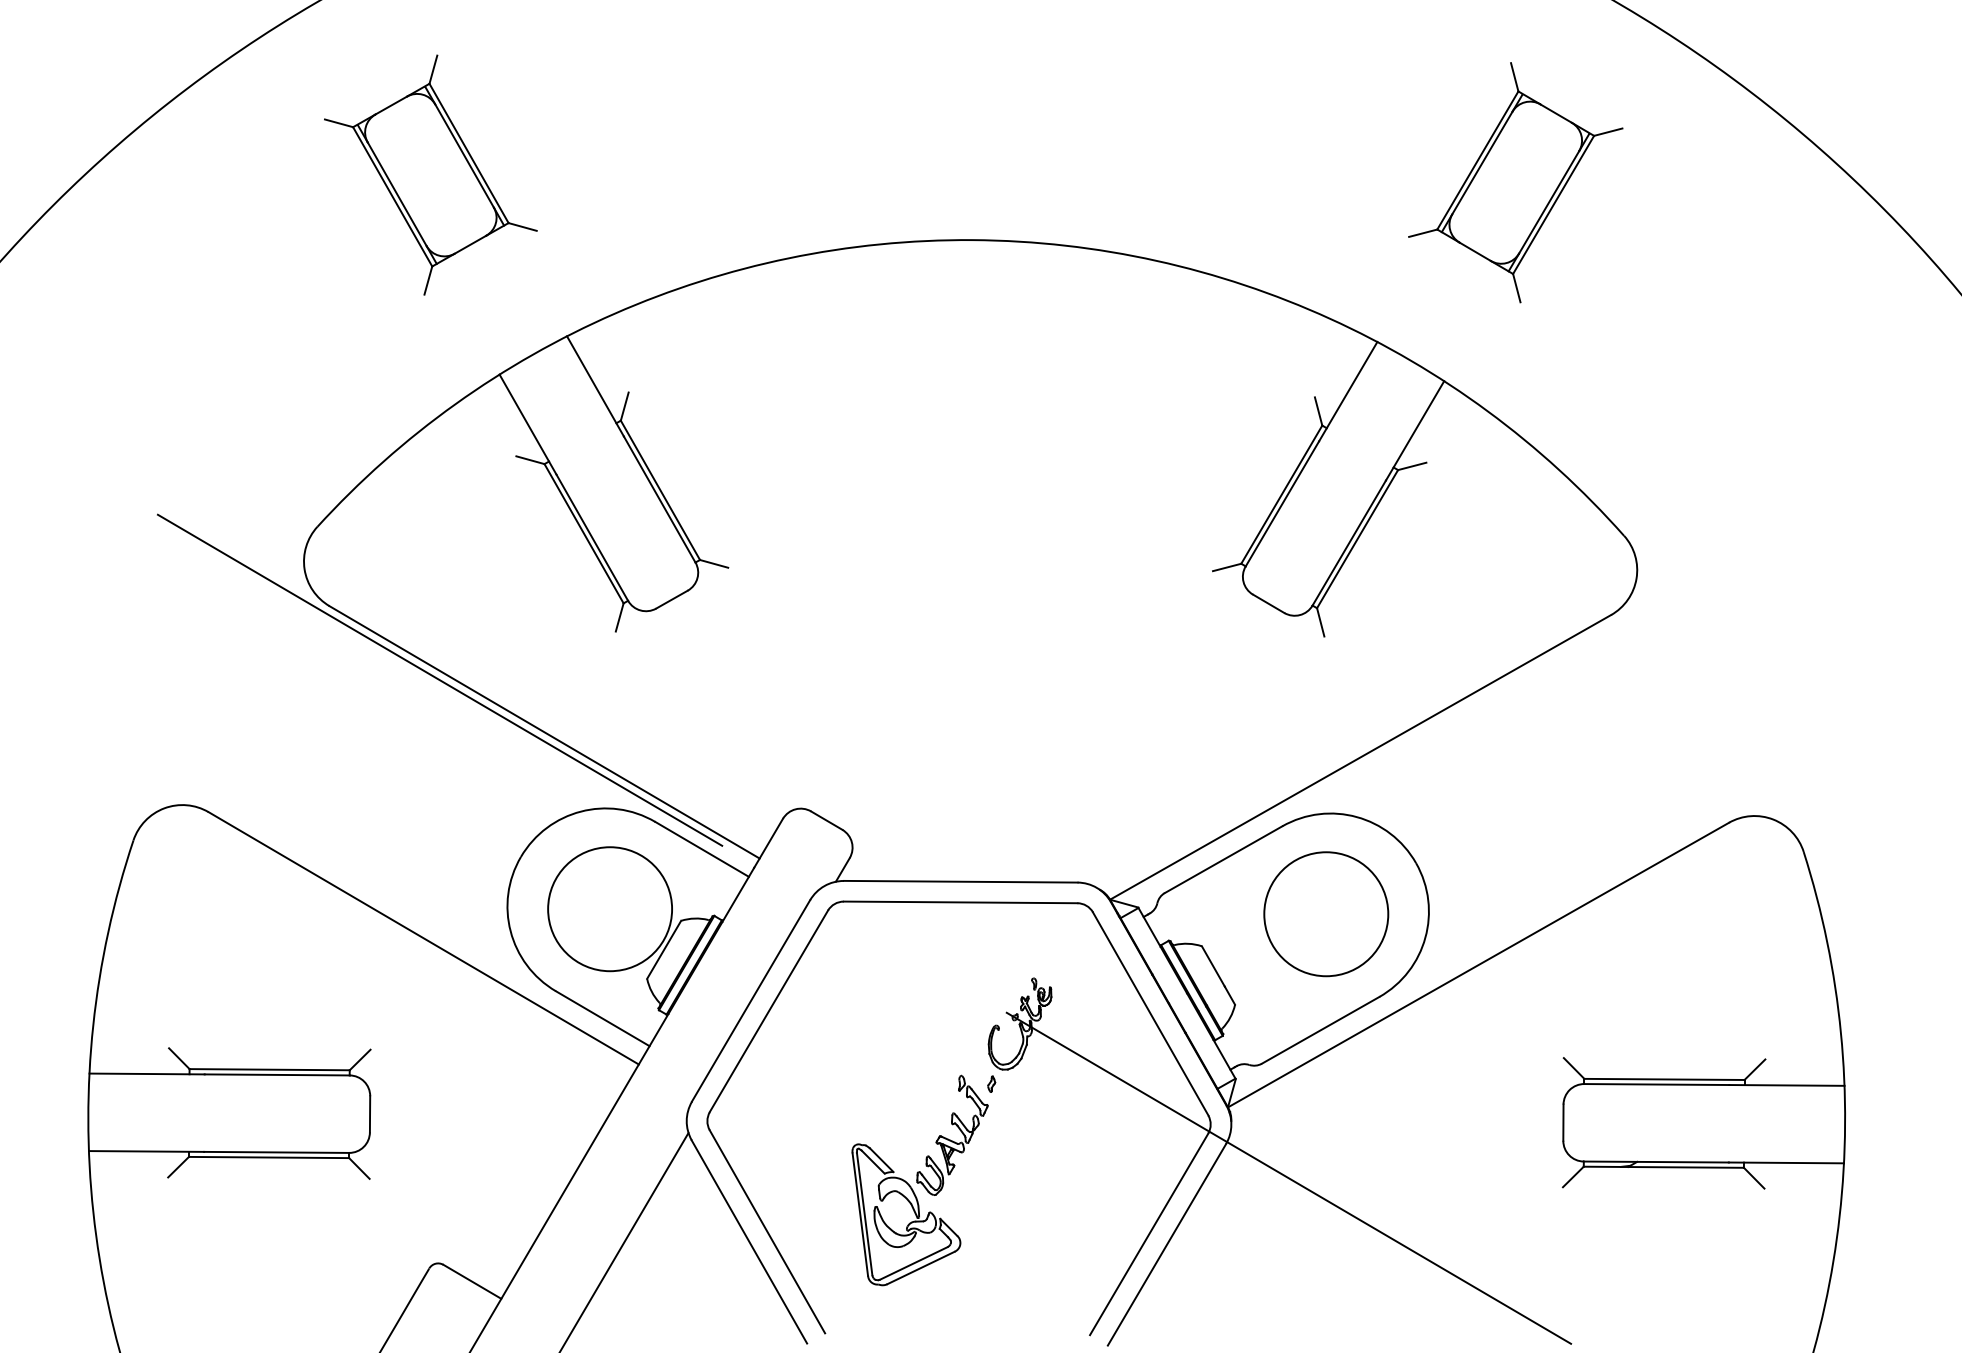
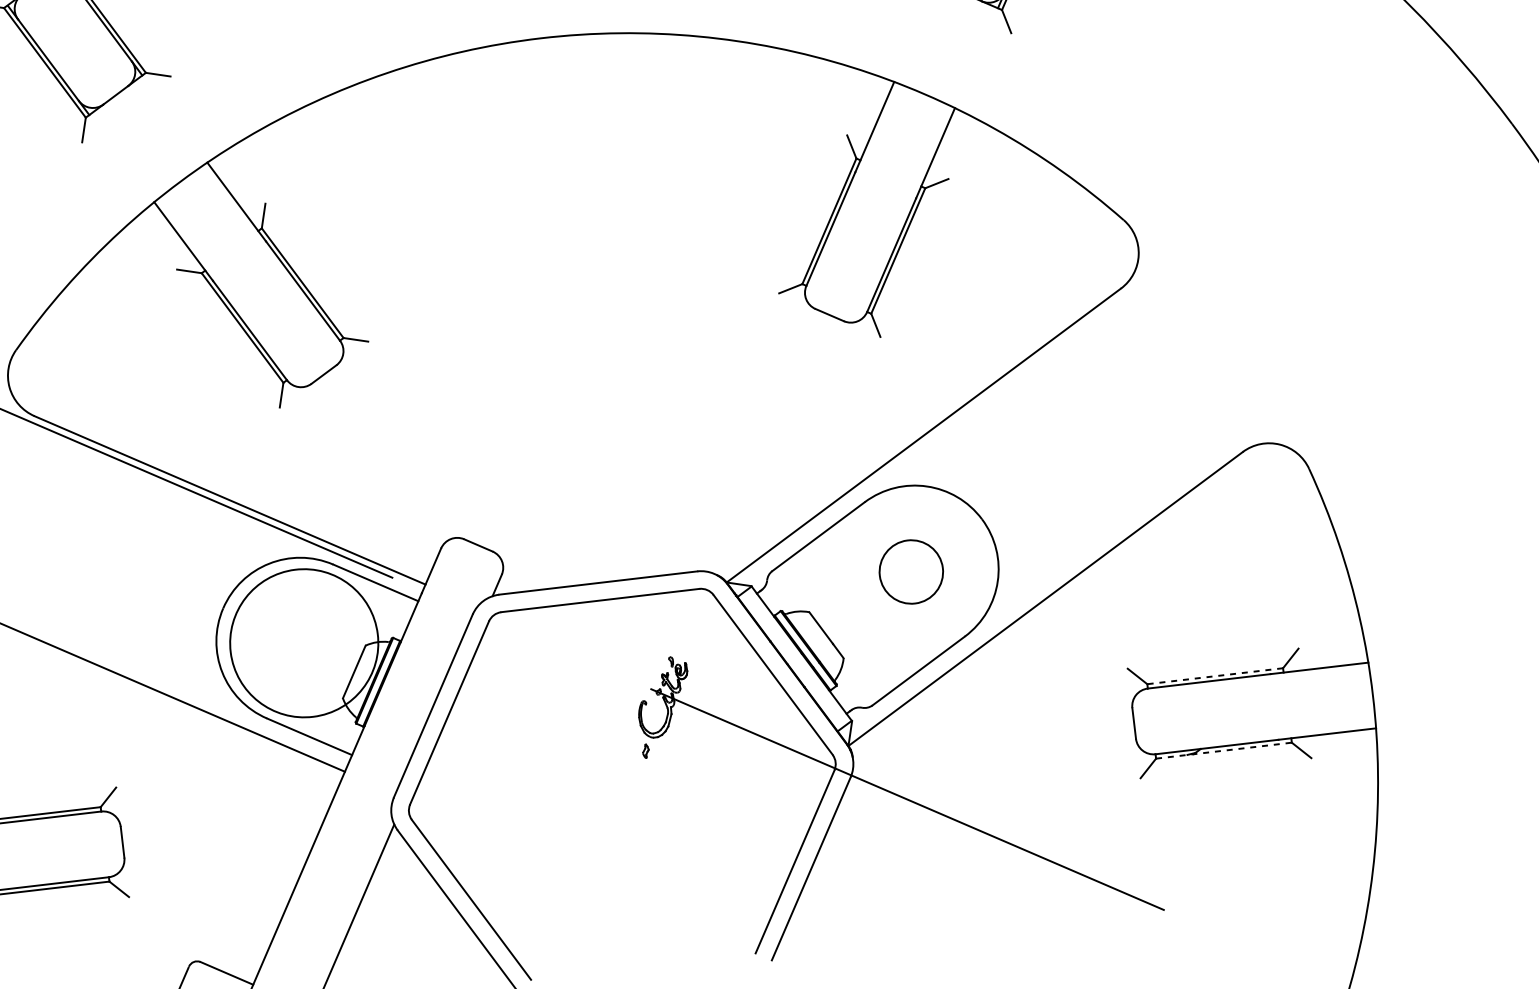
circle: (610, 909) -> (304, 643), size x1.4
circle: (1326, 914) -> (911, 572), size x0.6
line: (1663, 1079) -> (1214, 676), solid -> dashed
line: (1664, 1167) -> (1224, 750), solid -> dashed
part: (919, 1180) -> (594, 840), removed

